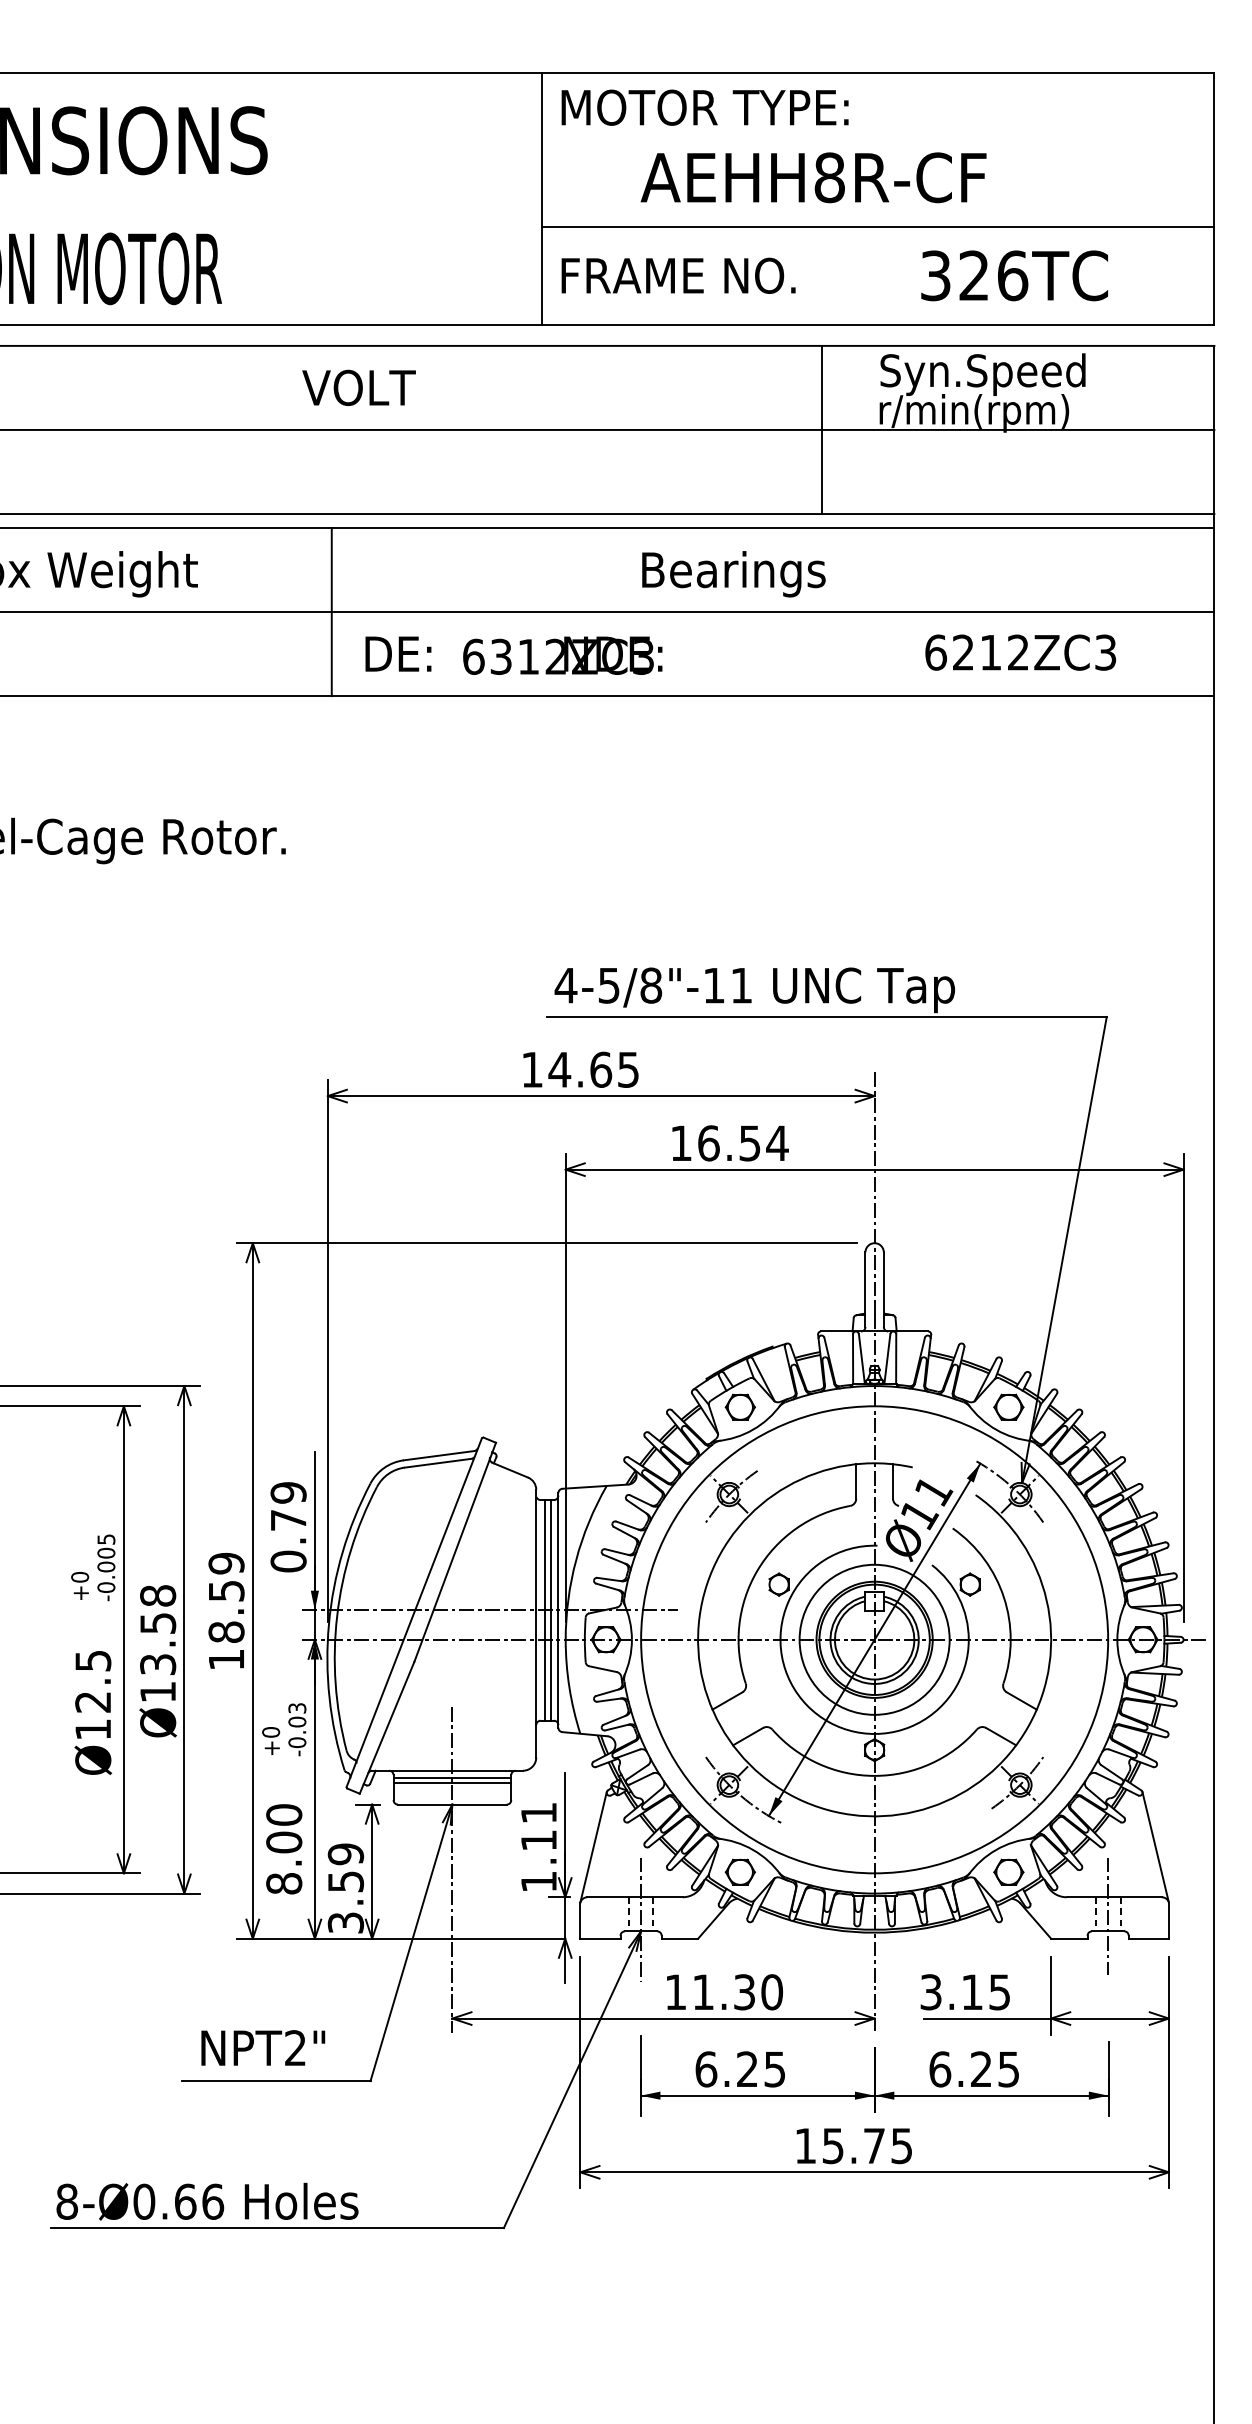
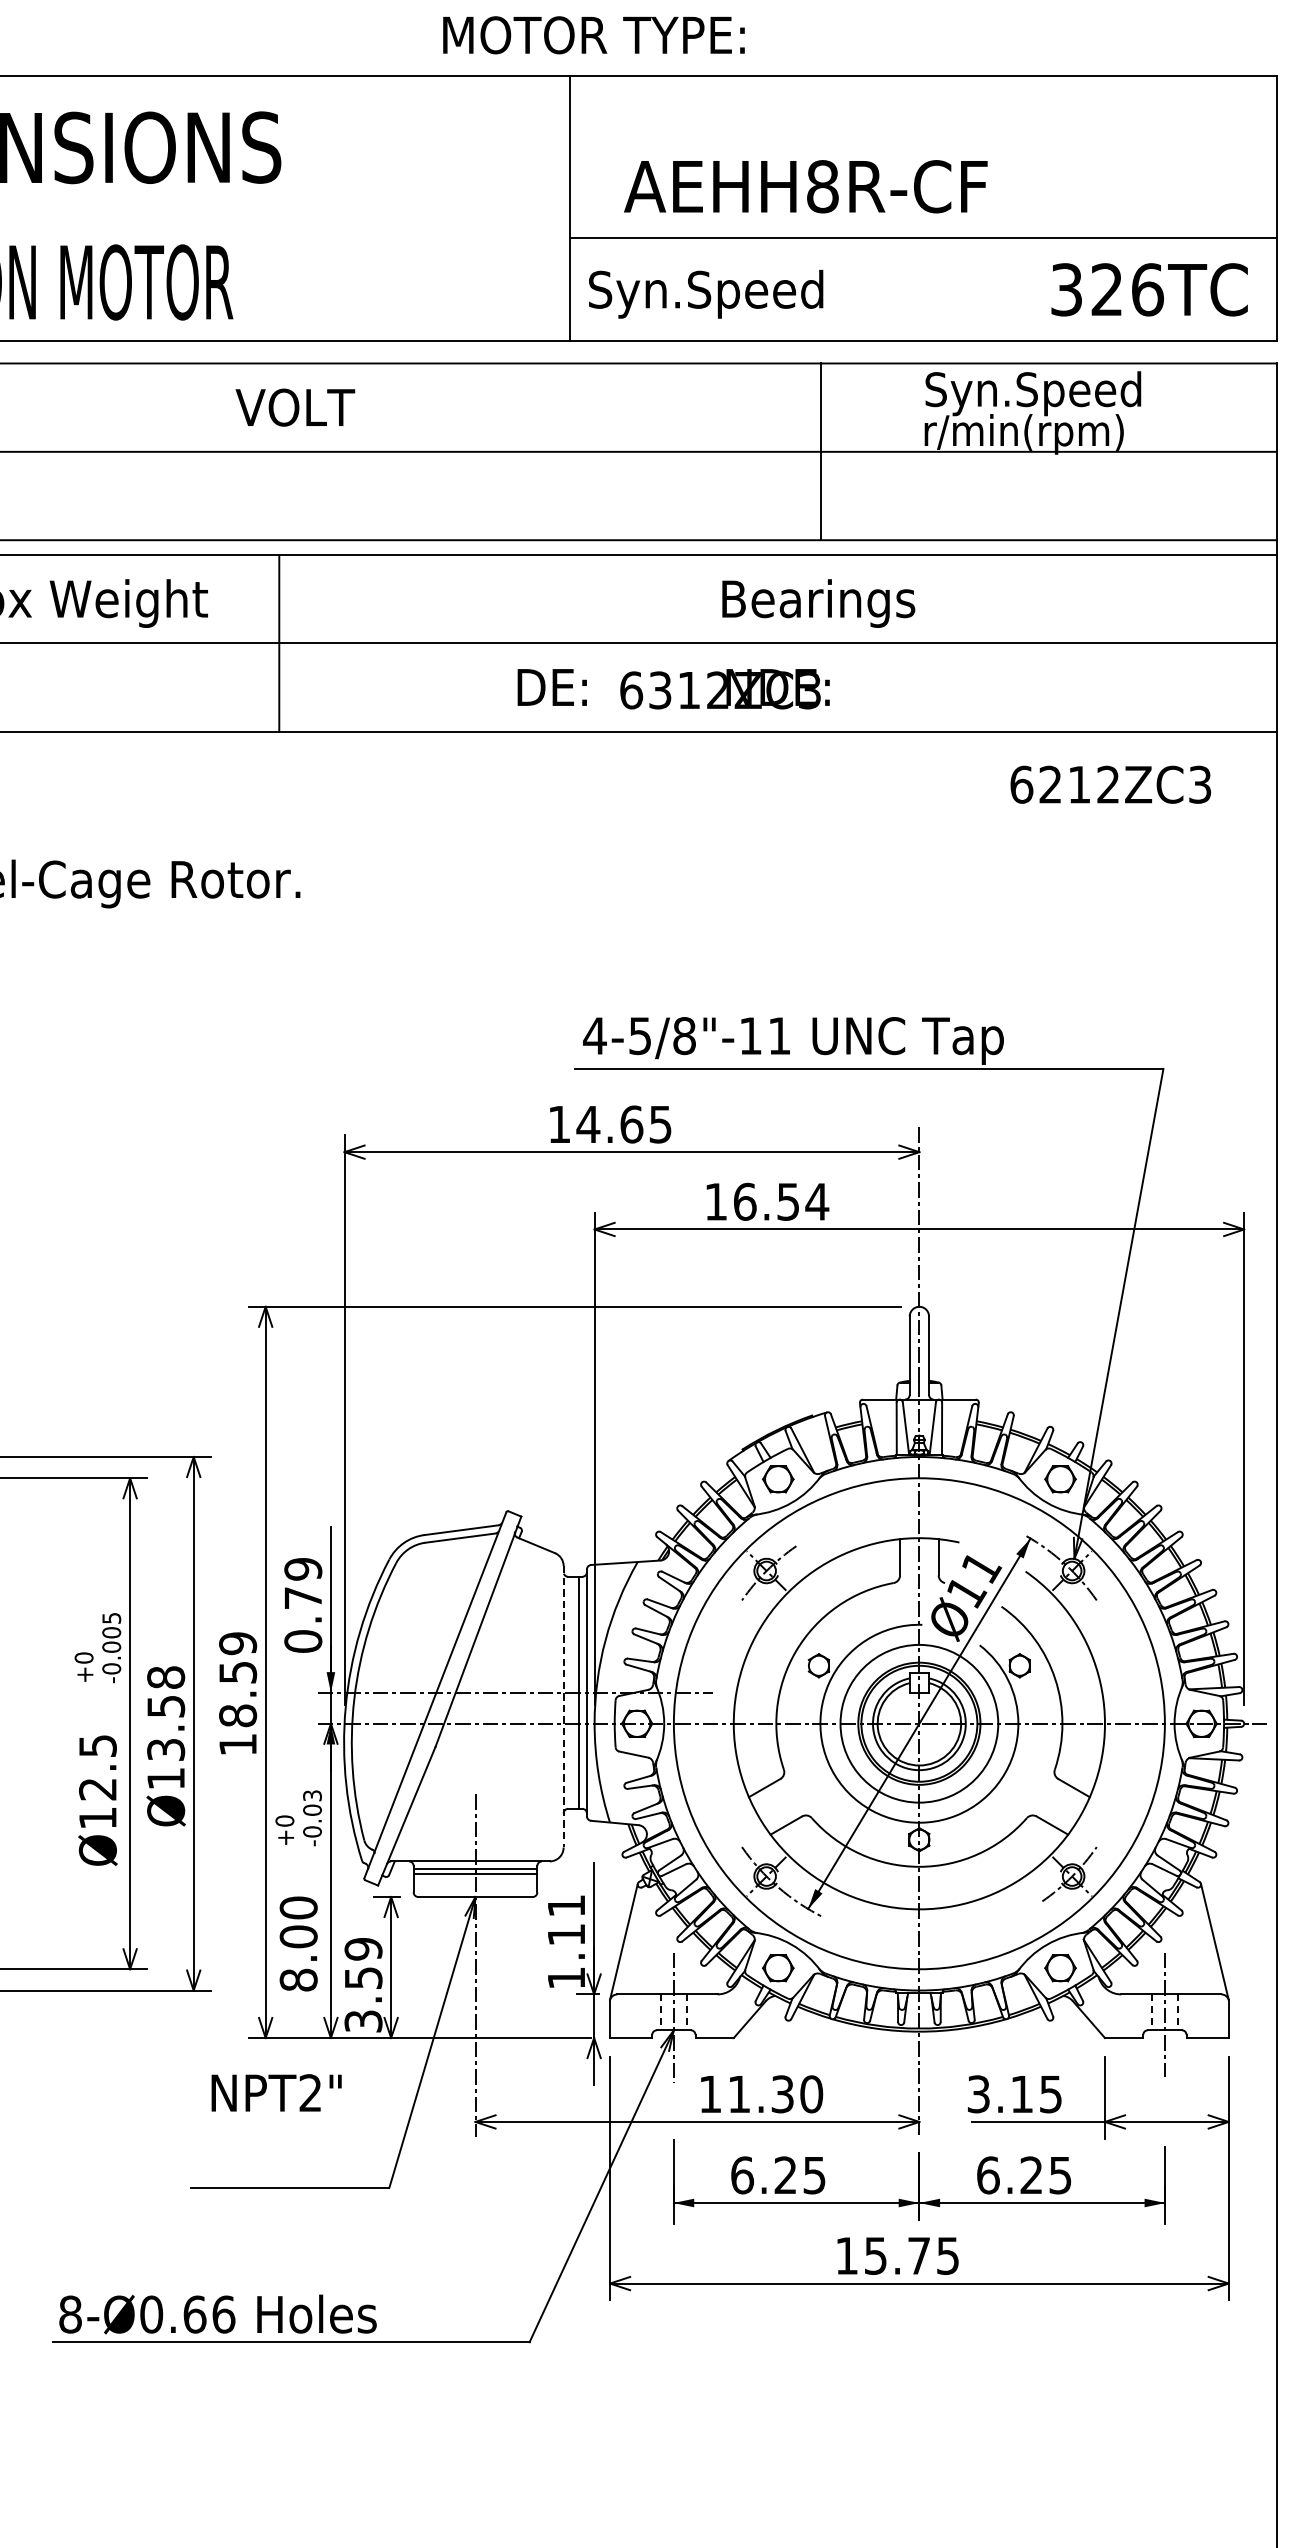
text: (704, 107) -> (593, 35), moved
text: (813, 177) -> (805, 186), moved
text: (1014, 275) -> (1149, 289), moved
text: (677, 279) -> (712, 293), FRAME NO. -> Syn.Speed
text: (358, 387) -> (294, 407), moved
line: (822, 429) -> (821, 451), moved
text: (733, 574) -> (818, 603), moved
line: (331, 612) -> (279, 643), moved
text: (1020, 652) -> (1110, 784), moved
text: (513, 655) -> (673, 688), moved
line: (545, 1610) -> (573, 1692), removed
line: (536, 1623) -> (563, 1706), solid -> dashed
text: (263, 2047) -> (276, 2092), moved

